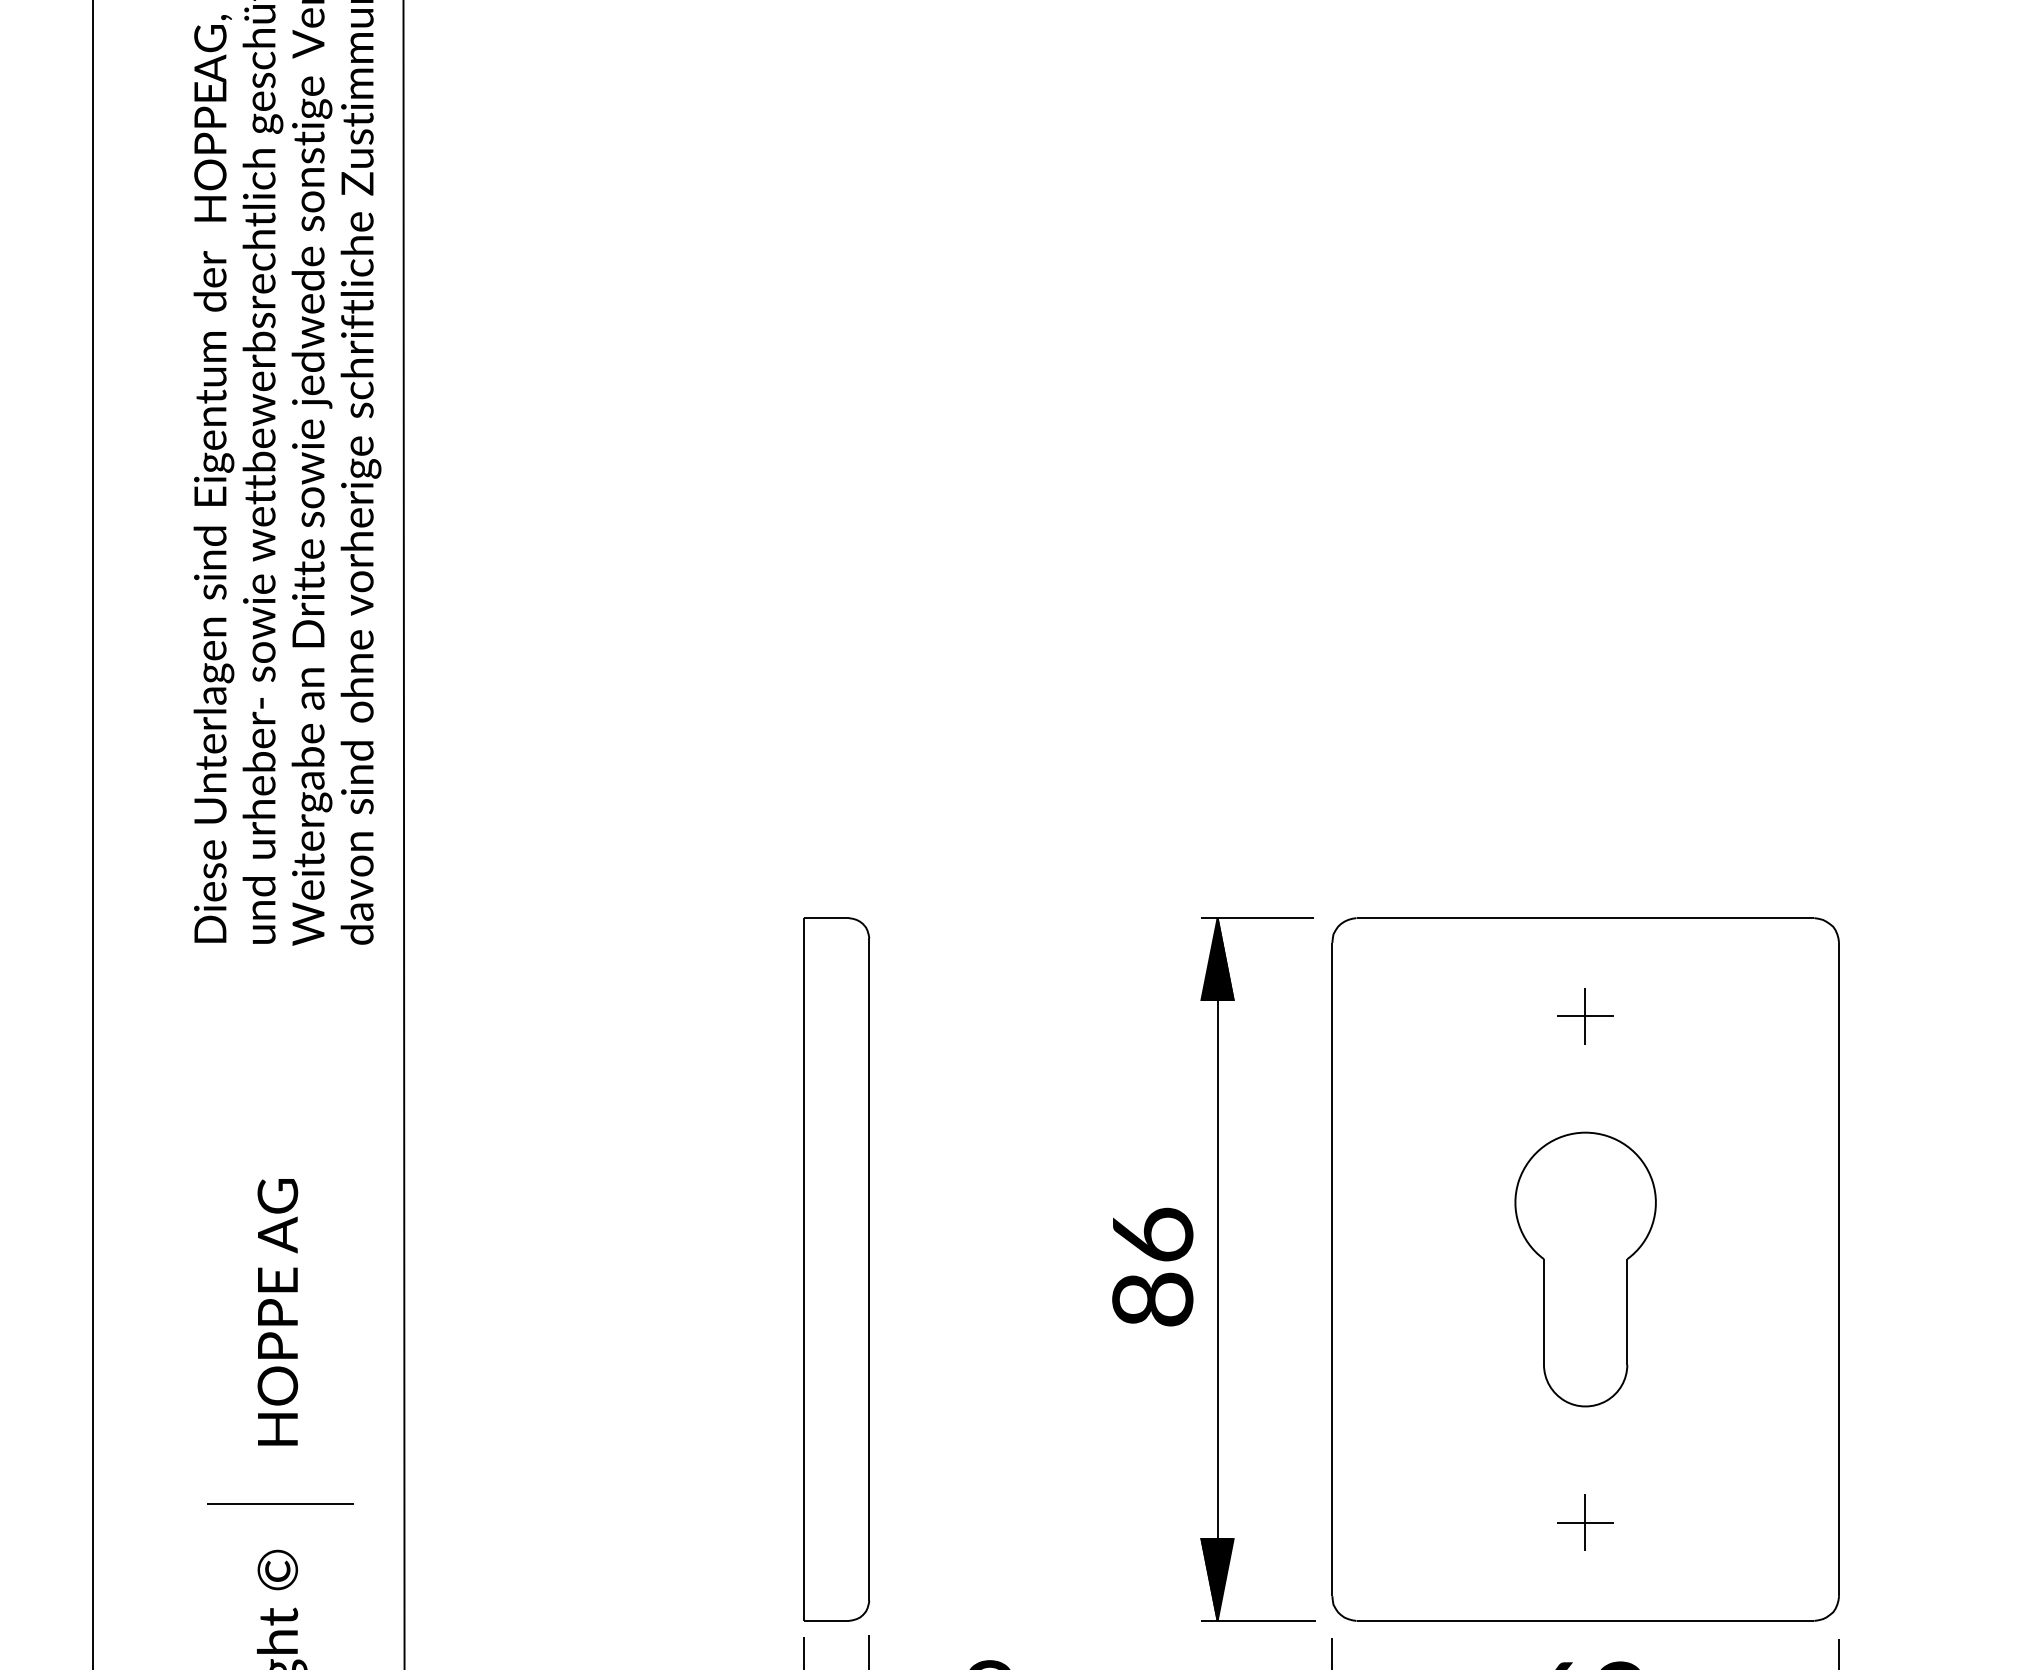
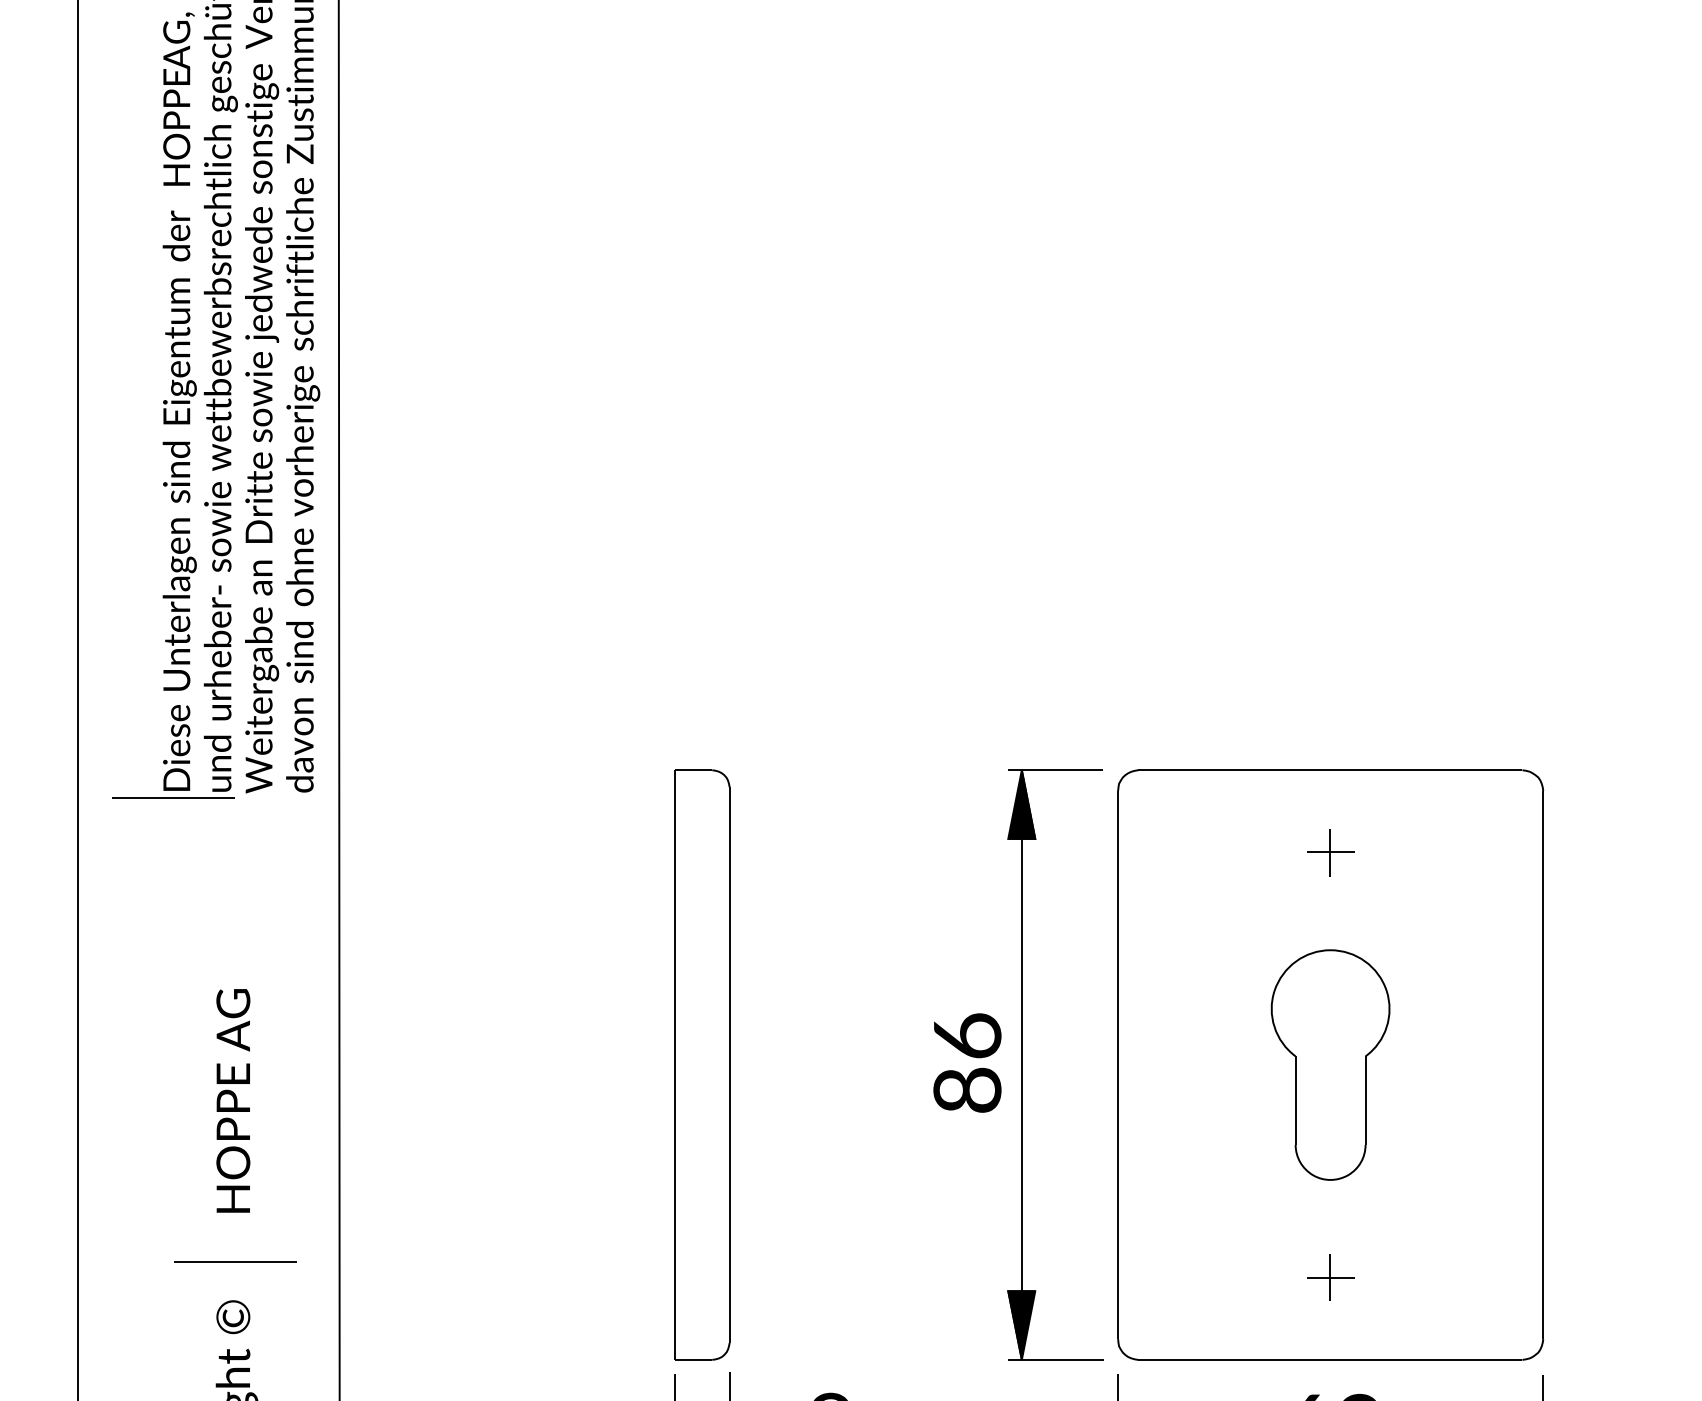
line: (206, 950) -> (173, 797), added

